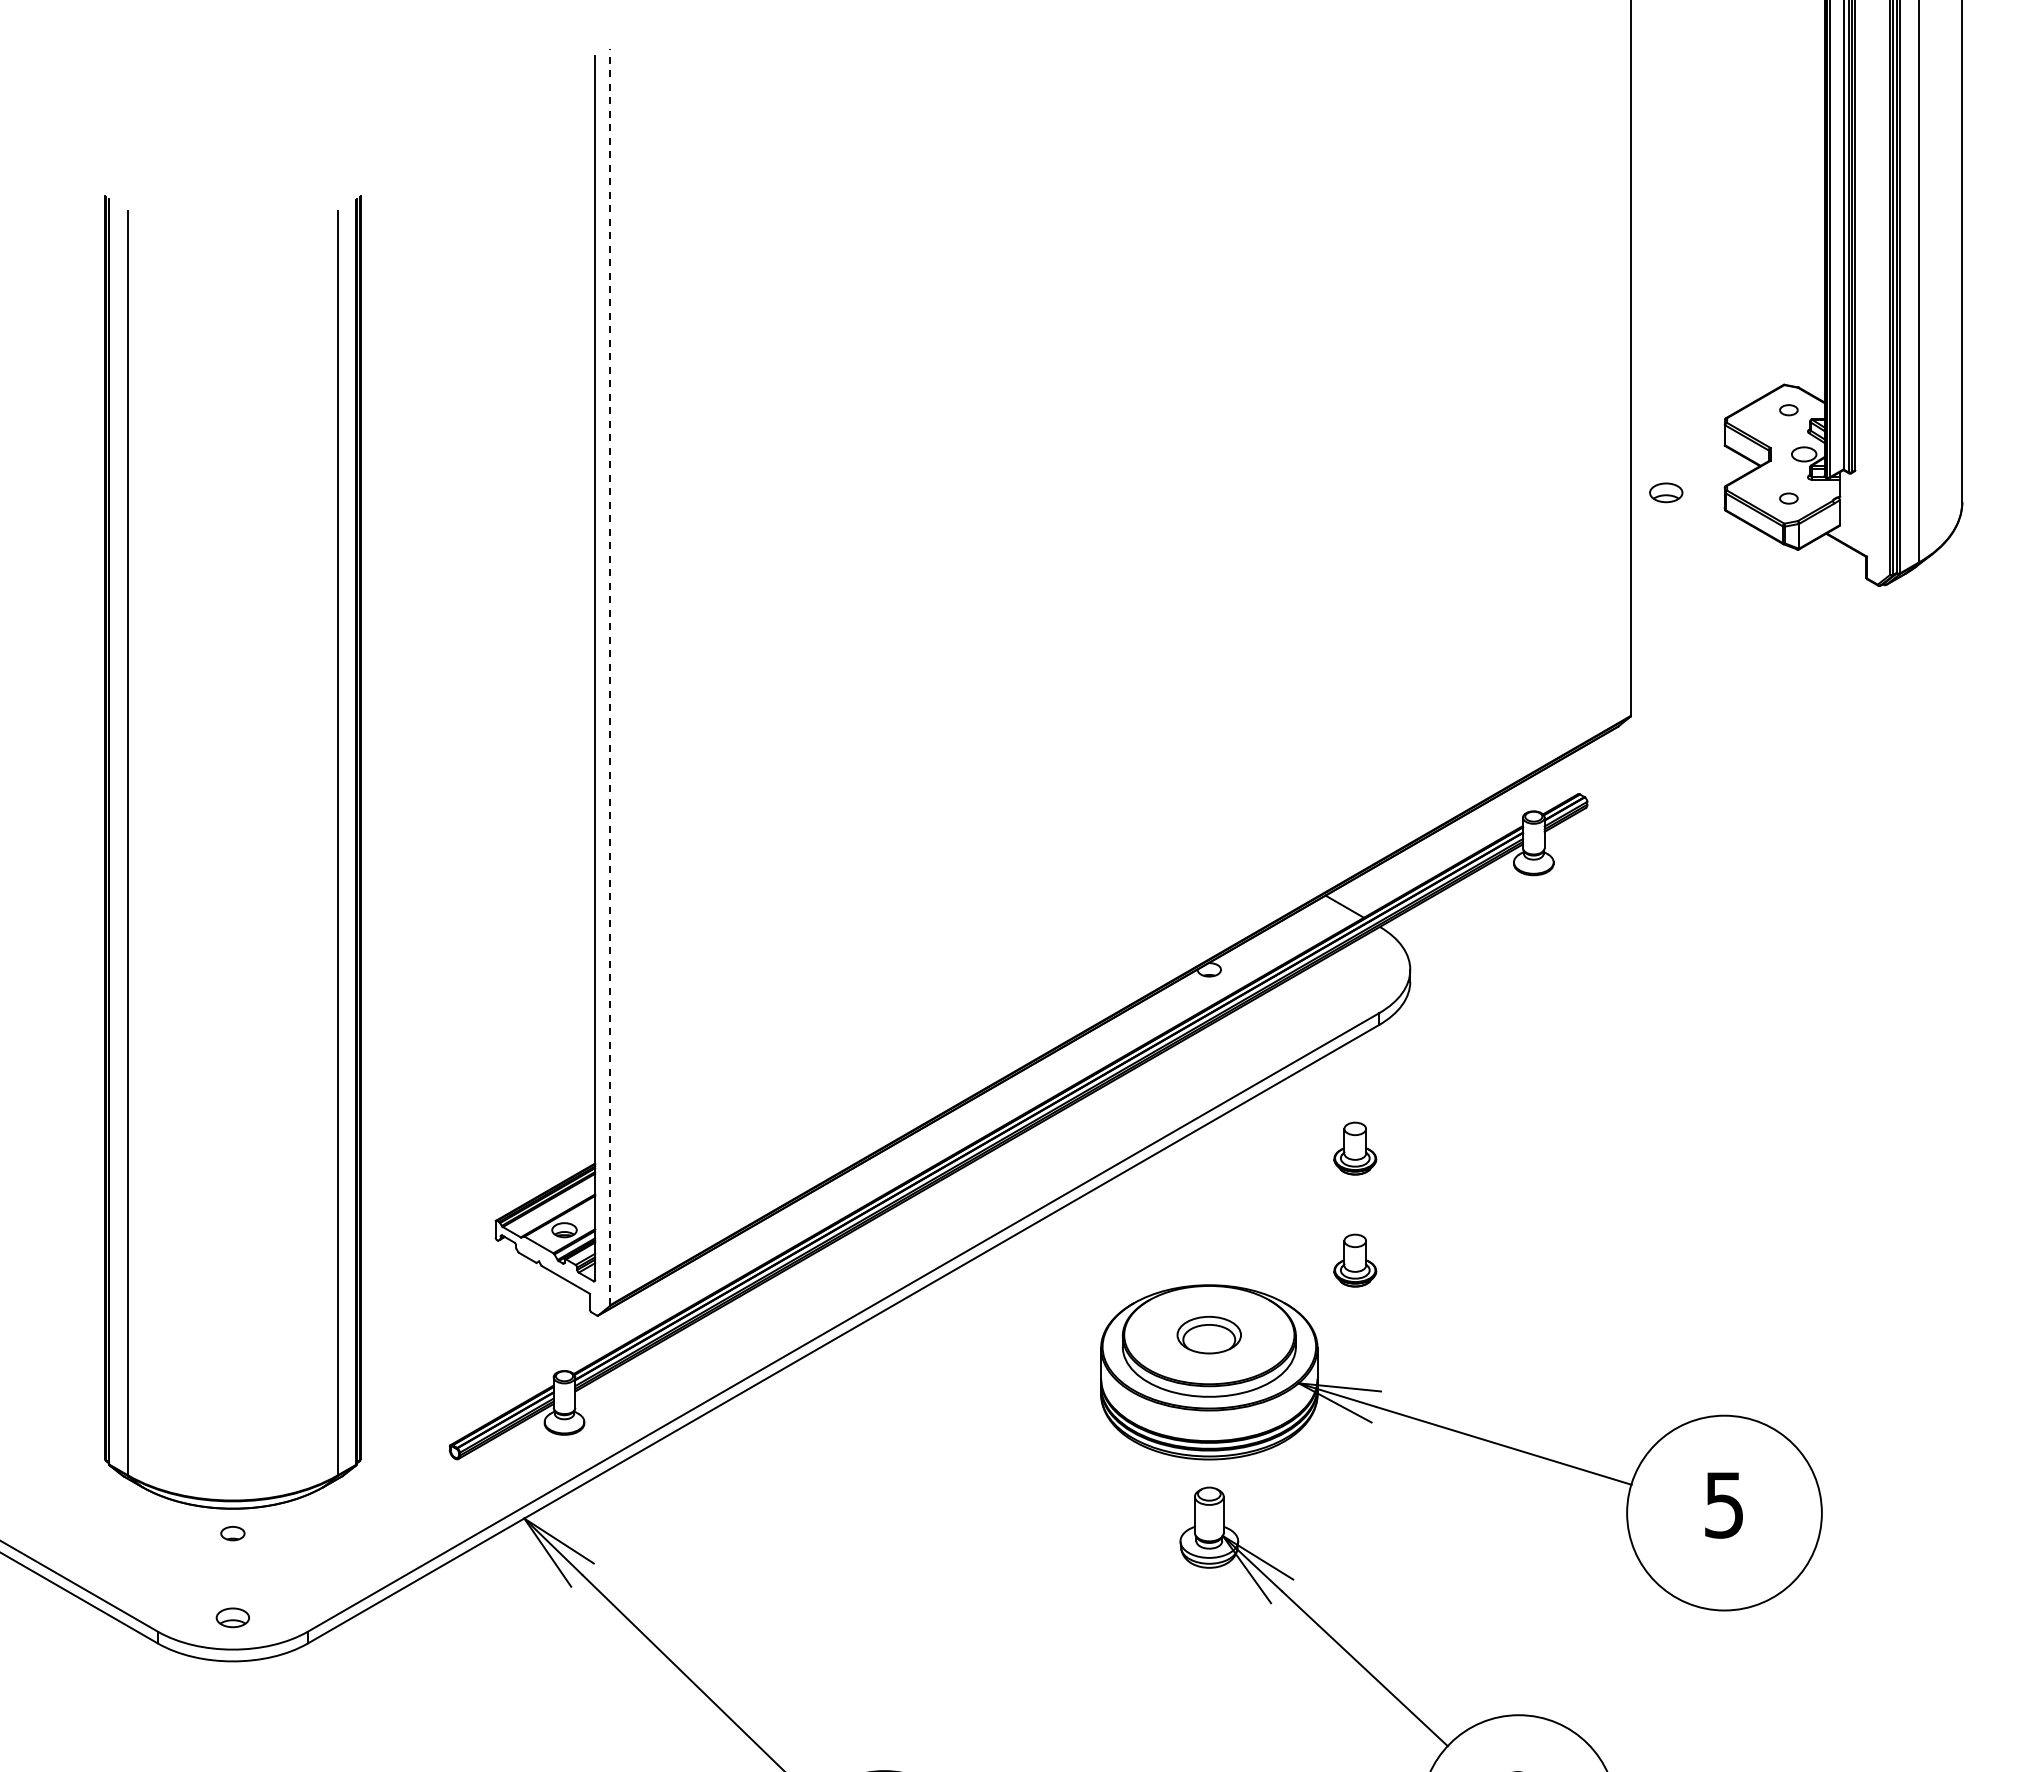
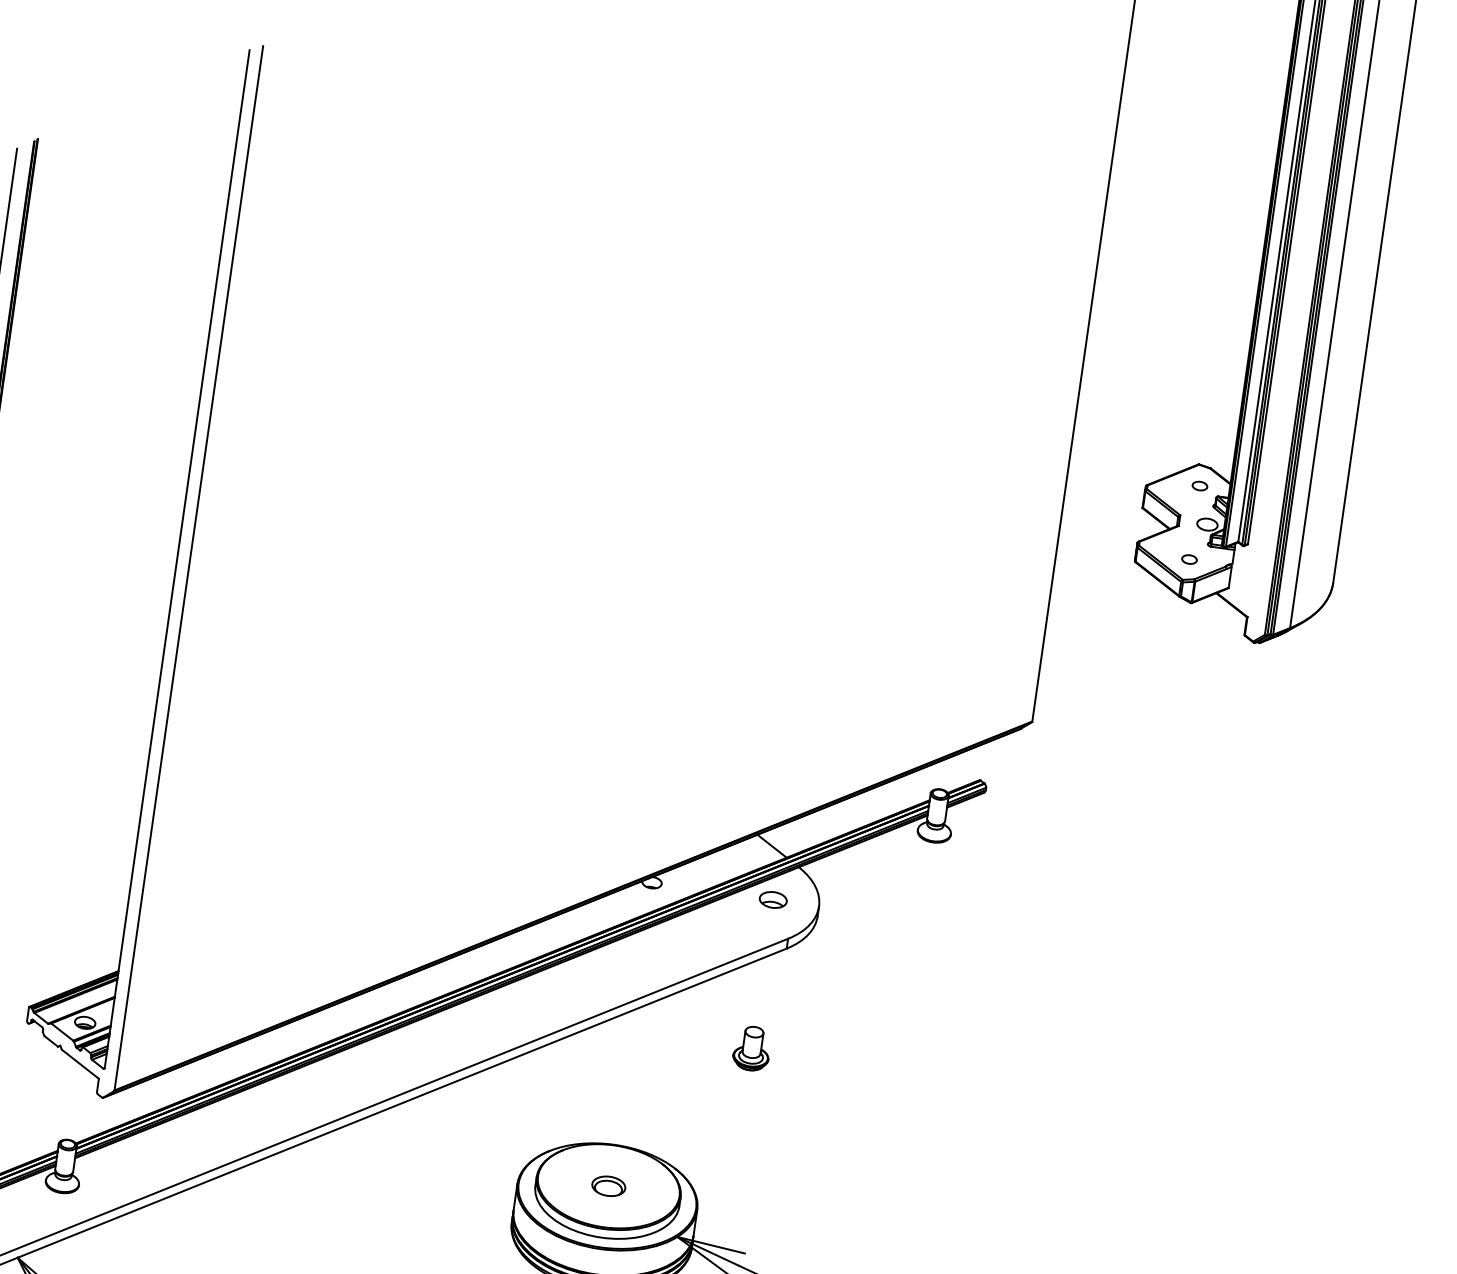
part: (1666, 492) -> (773, 899), moved
line: (610, 676) -> (188, 568), dashed -> solid
part: (1355, 1260) -> (739, 1141), removed
part: (1209, 1334) -> (609, 1185), size x0.62

